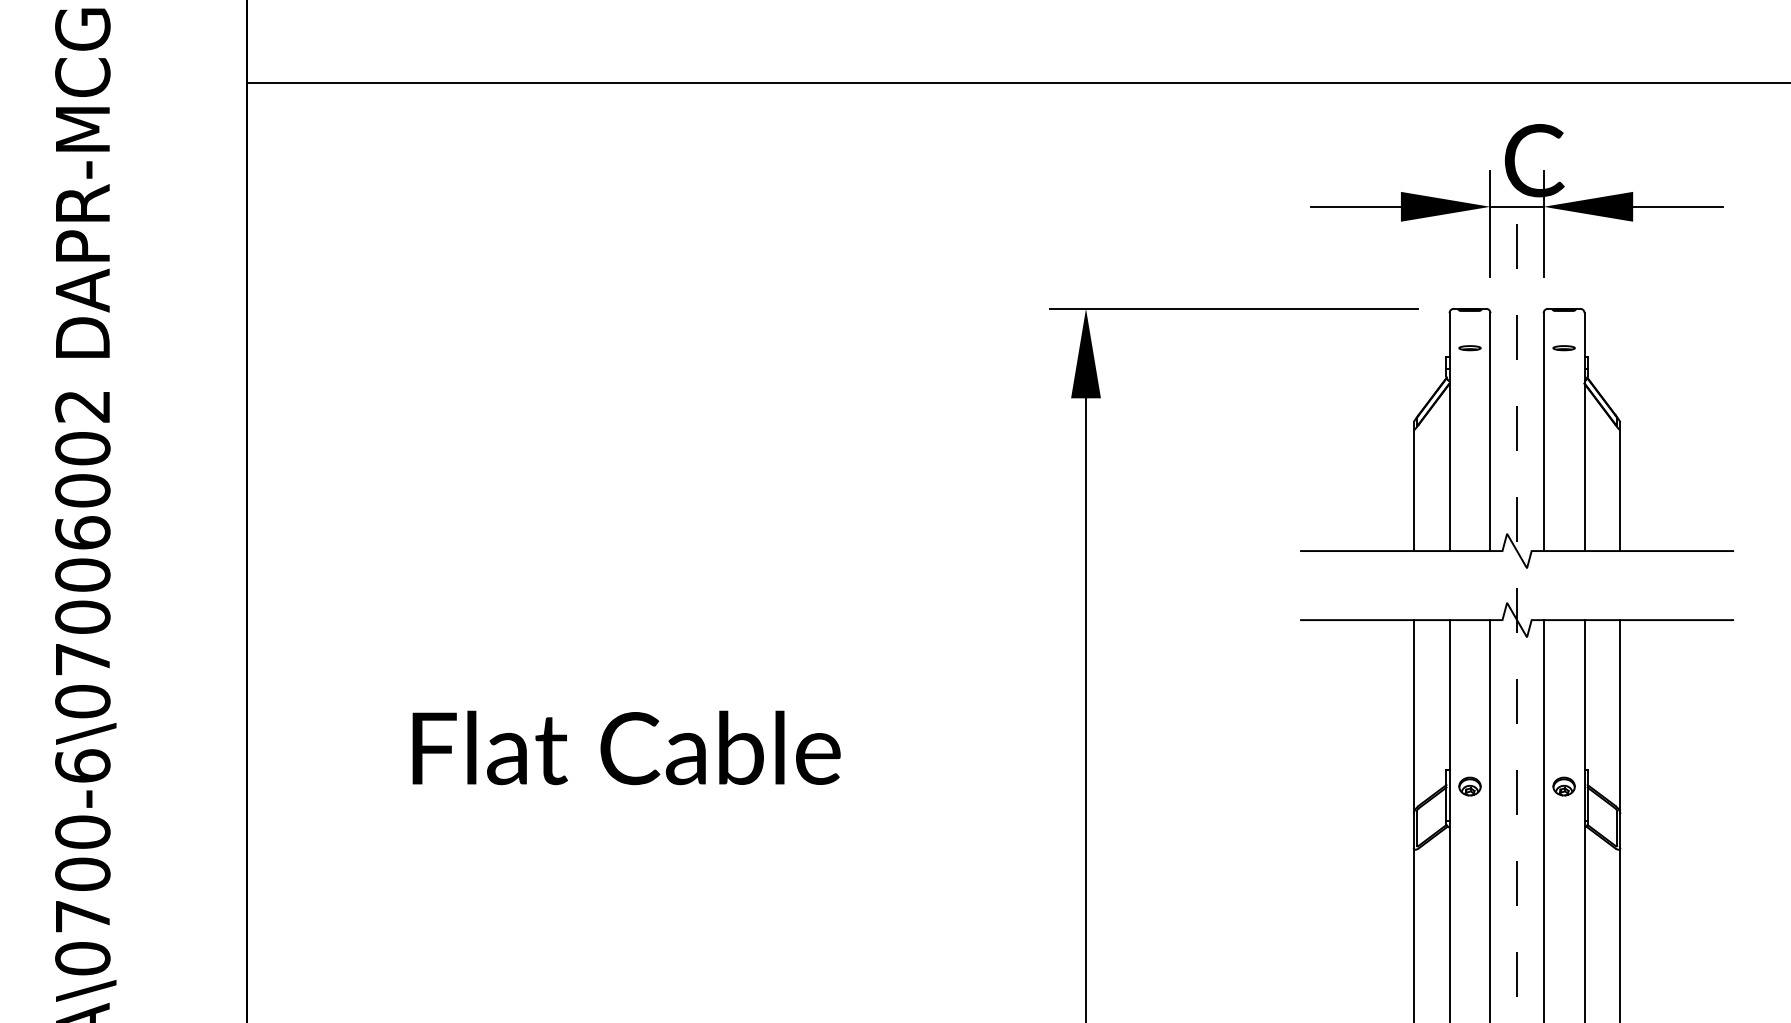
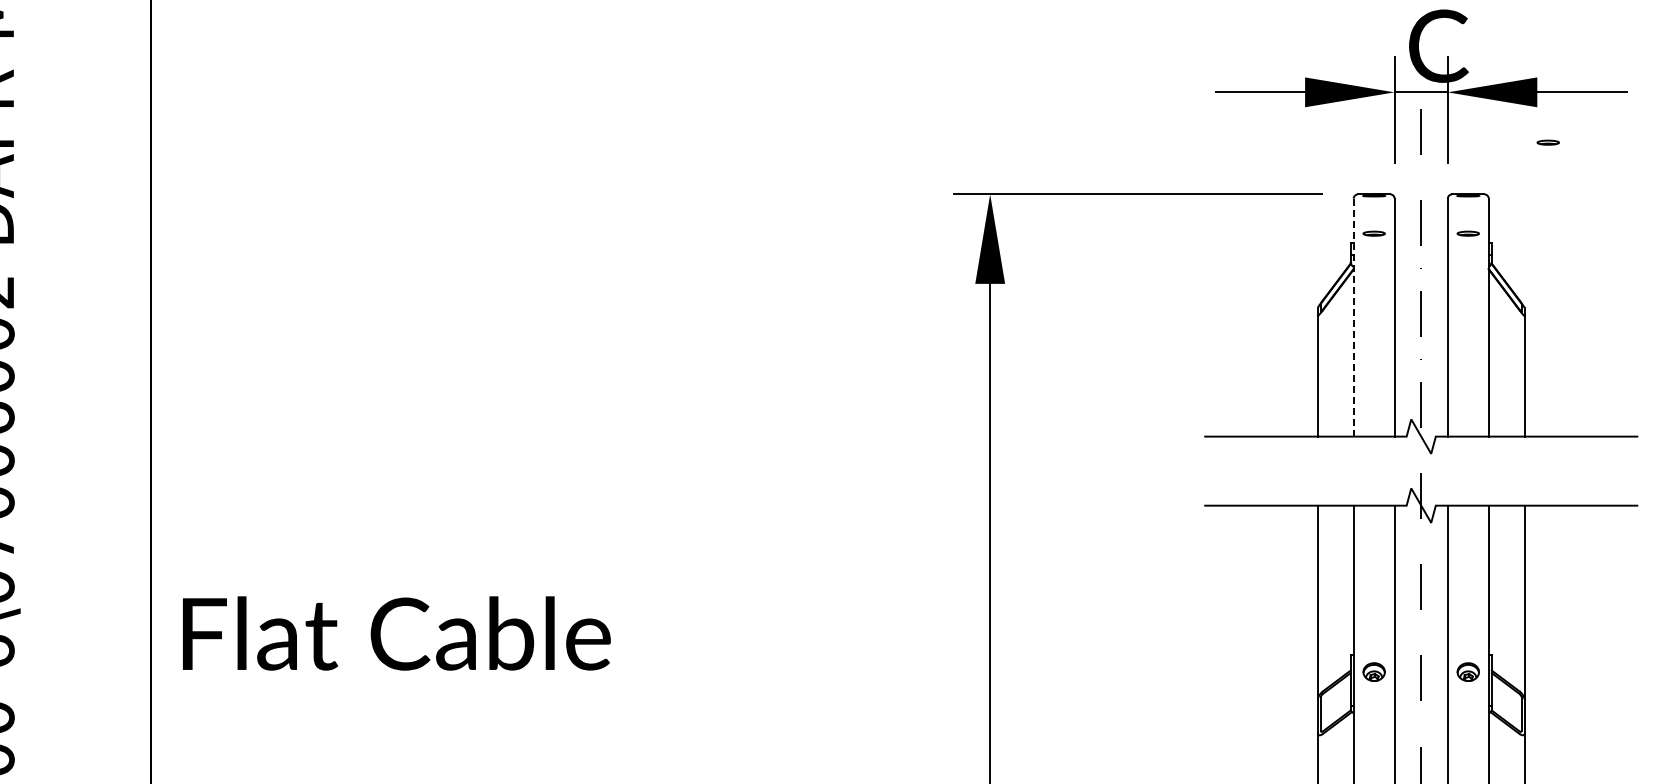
part: (1643, 257) -> (1547, 143), added
line: (1449, 432) -> (1353, 318), solid -> dashed
text: (626, 747) -> (396, 633), moved

